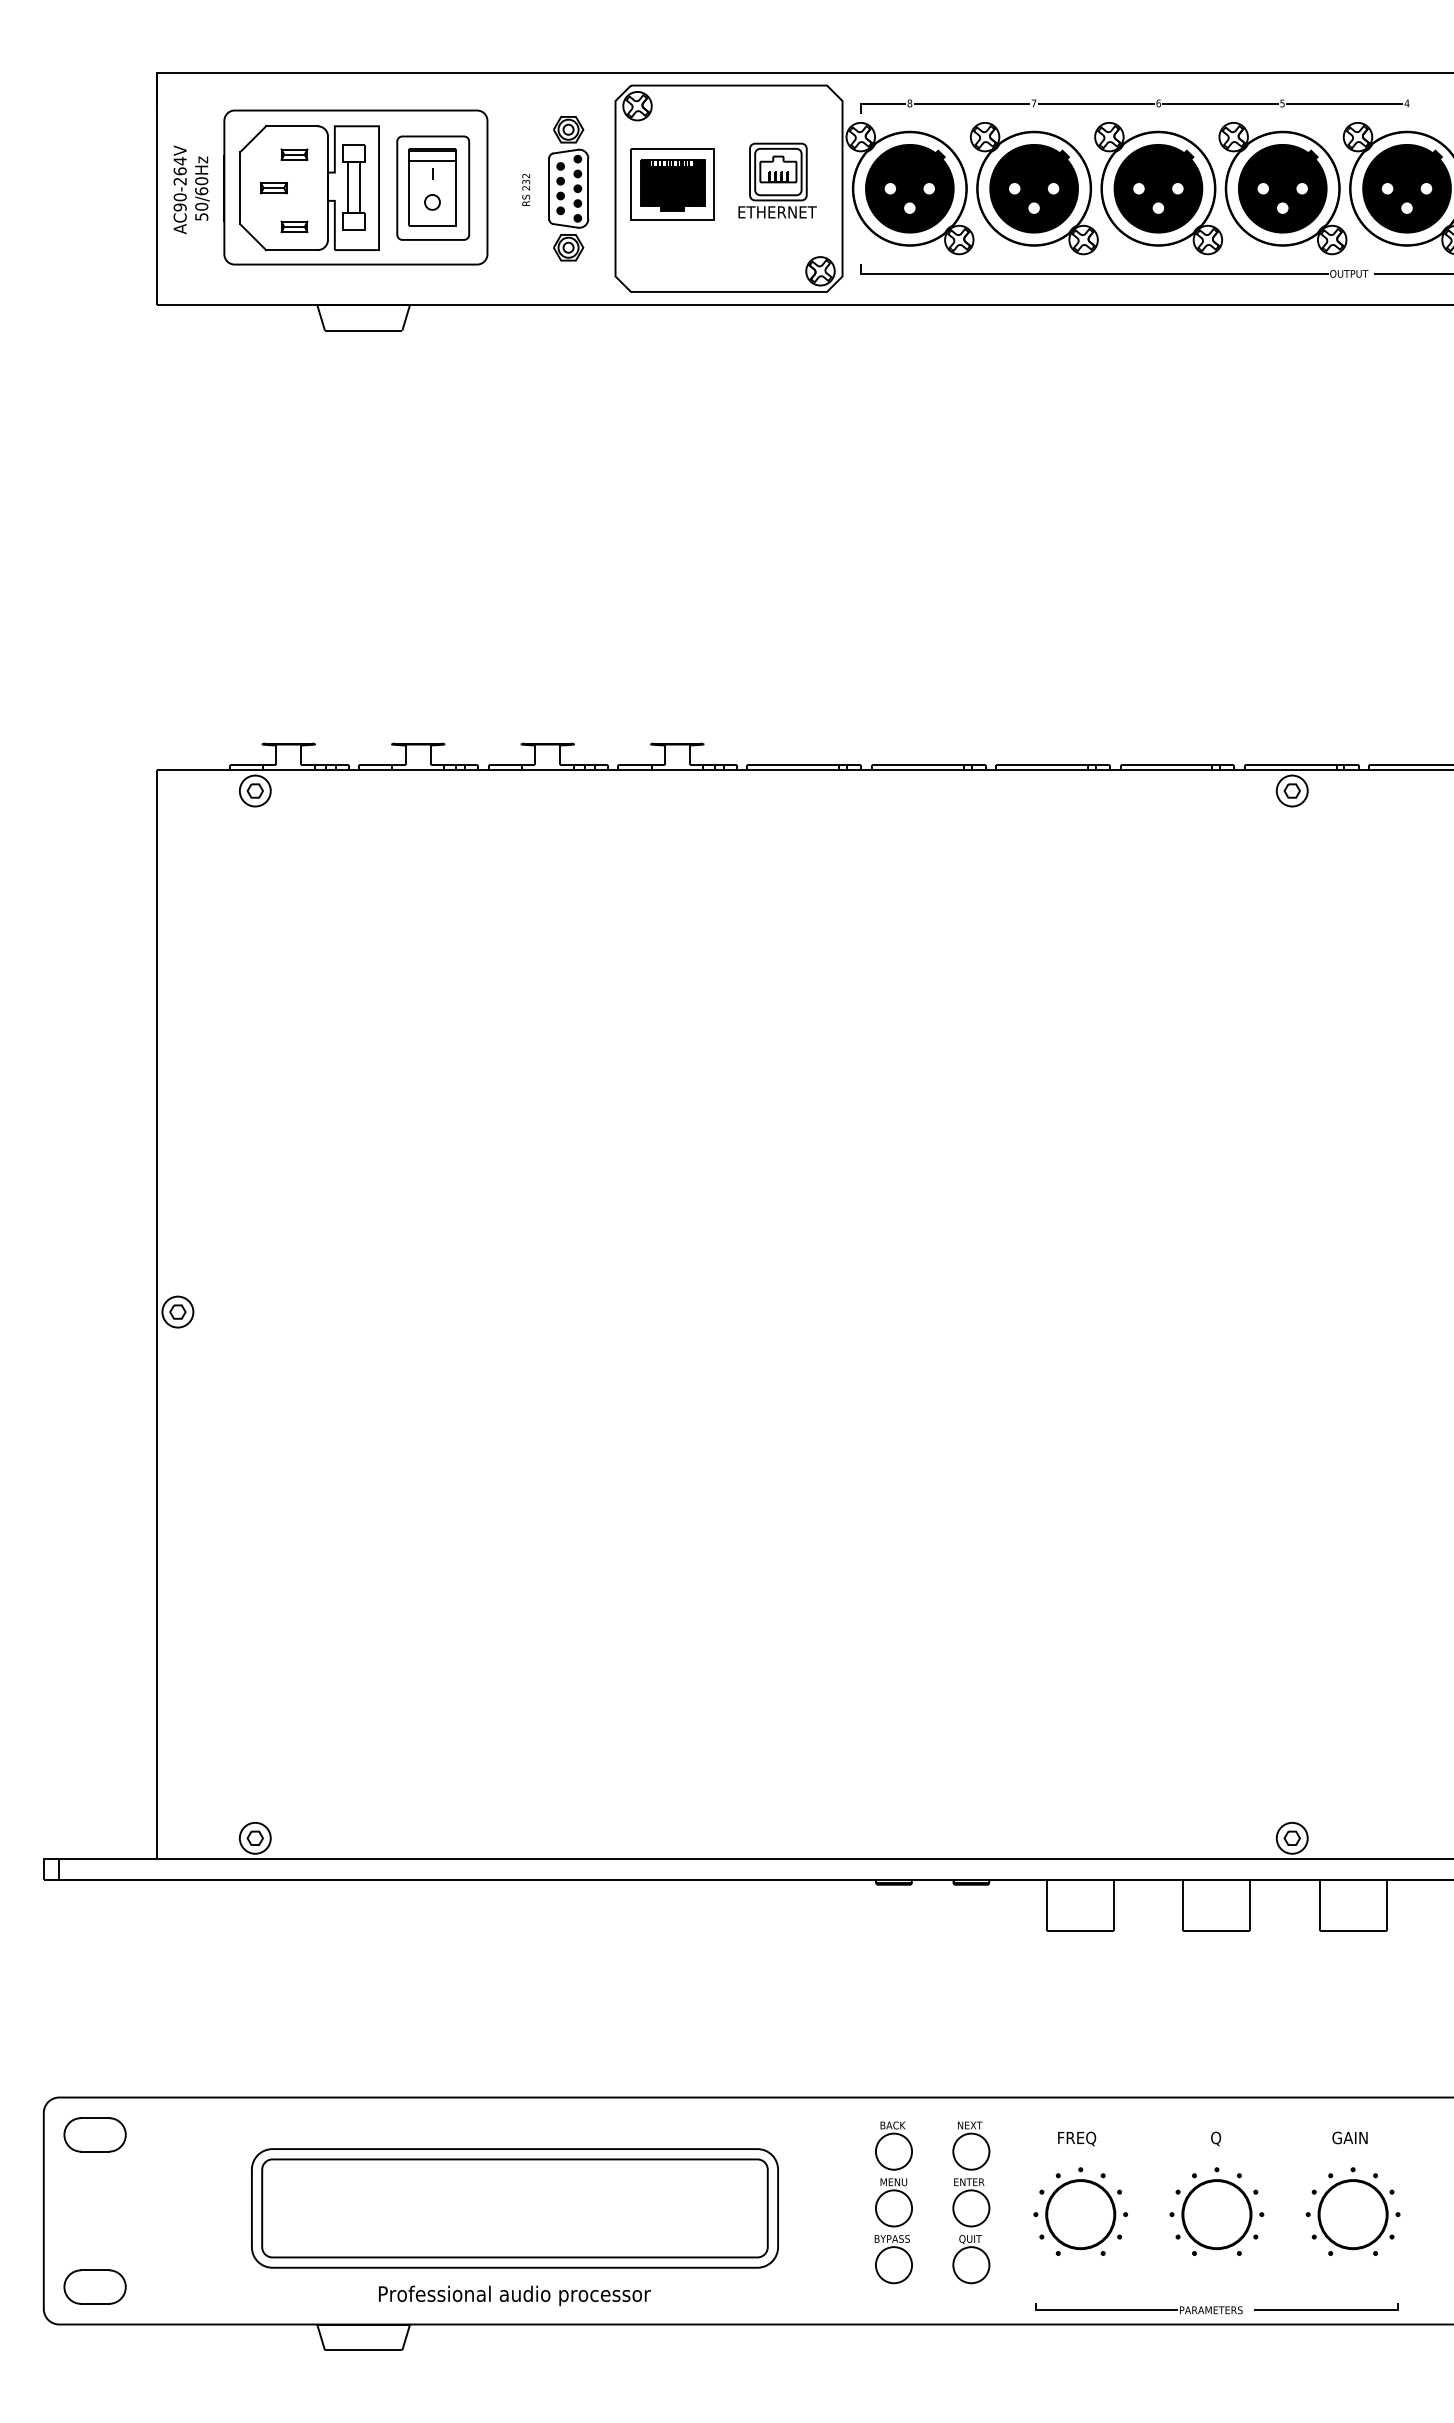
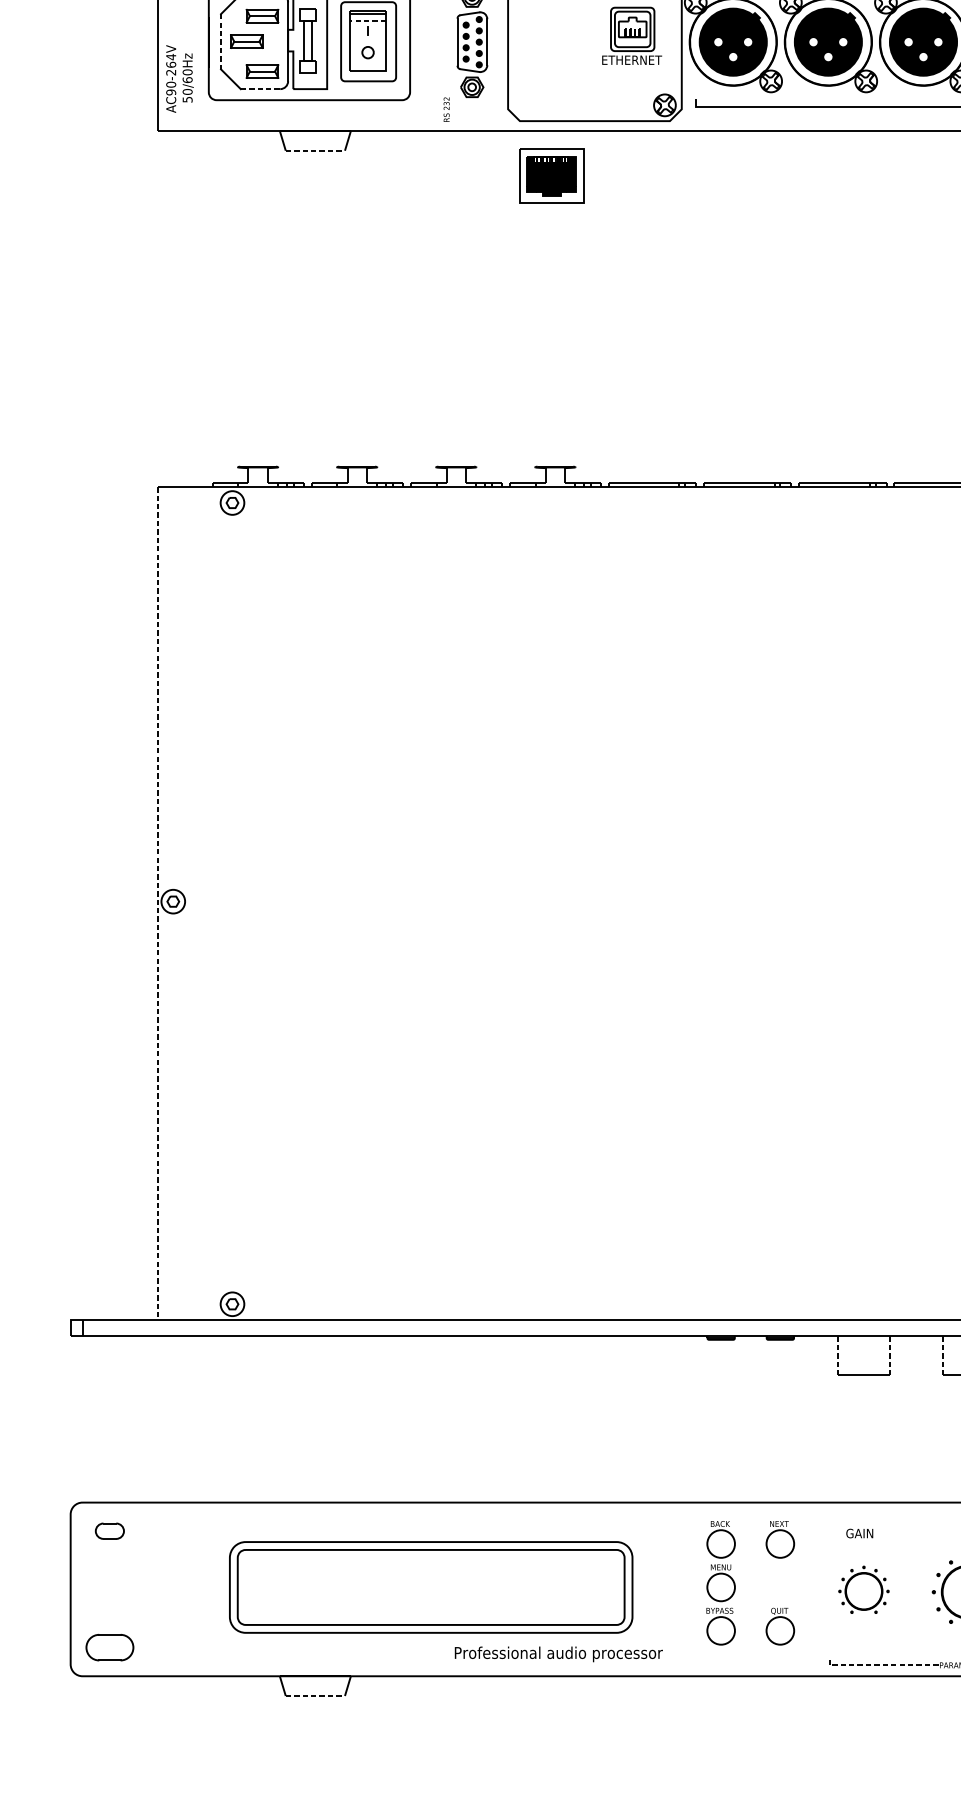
part: (294, 154) -> (262, 15), size x1.6
line: (432, 160) -> (368, 20), solid -> dashed
part: (672, 184) -> (551, 175), moved
line: (240, 188) -> (221, 42), solid -> dashed
part: (273, 188) -> (246, 42), size x1.6
text: (191, 189) -> (179, 78), moved
text: (526, 189) -> (446, 109), moved
part: (294, 226) -> (262, 71), size x1.6
line: (291, 250) -> (260, 89), solid -> dashed
line: (363, 330) -> (315, 150), solid -> dashed
line: (157, 1315) -> (157, 904), solid -> dashed
line: (1047, 1905) -> (838, 1355), solid -> dashed
line: (1114, 1905) -> (889, 1355), solid -> dashed
line: (1183, 1905) -> (942, 1355), solid -> dashed
part: (94, 2134) -> (109, 1530), size x0.6
text: (1076, 2138) -> (860, 1533), FREQ -> GAIN
part: (971, 2202) -> (780, 1582), removed
part: (1080, 2211) -> (863, 1589), size x0.7
text: (514, 2295) -> (558, 1654), moved
line: (1102, 2310) -> (880, 1665), solid -> dashed
line: (363, 2350) -> (315, 1696), solid -> dashed

